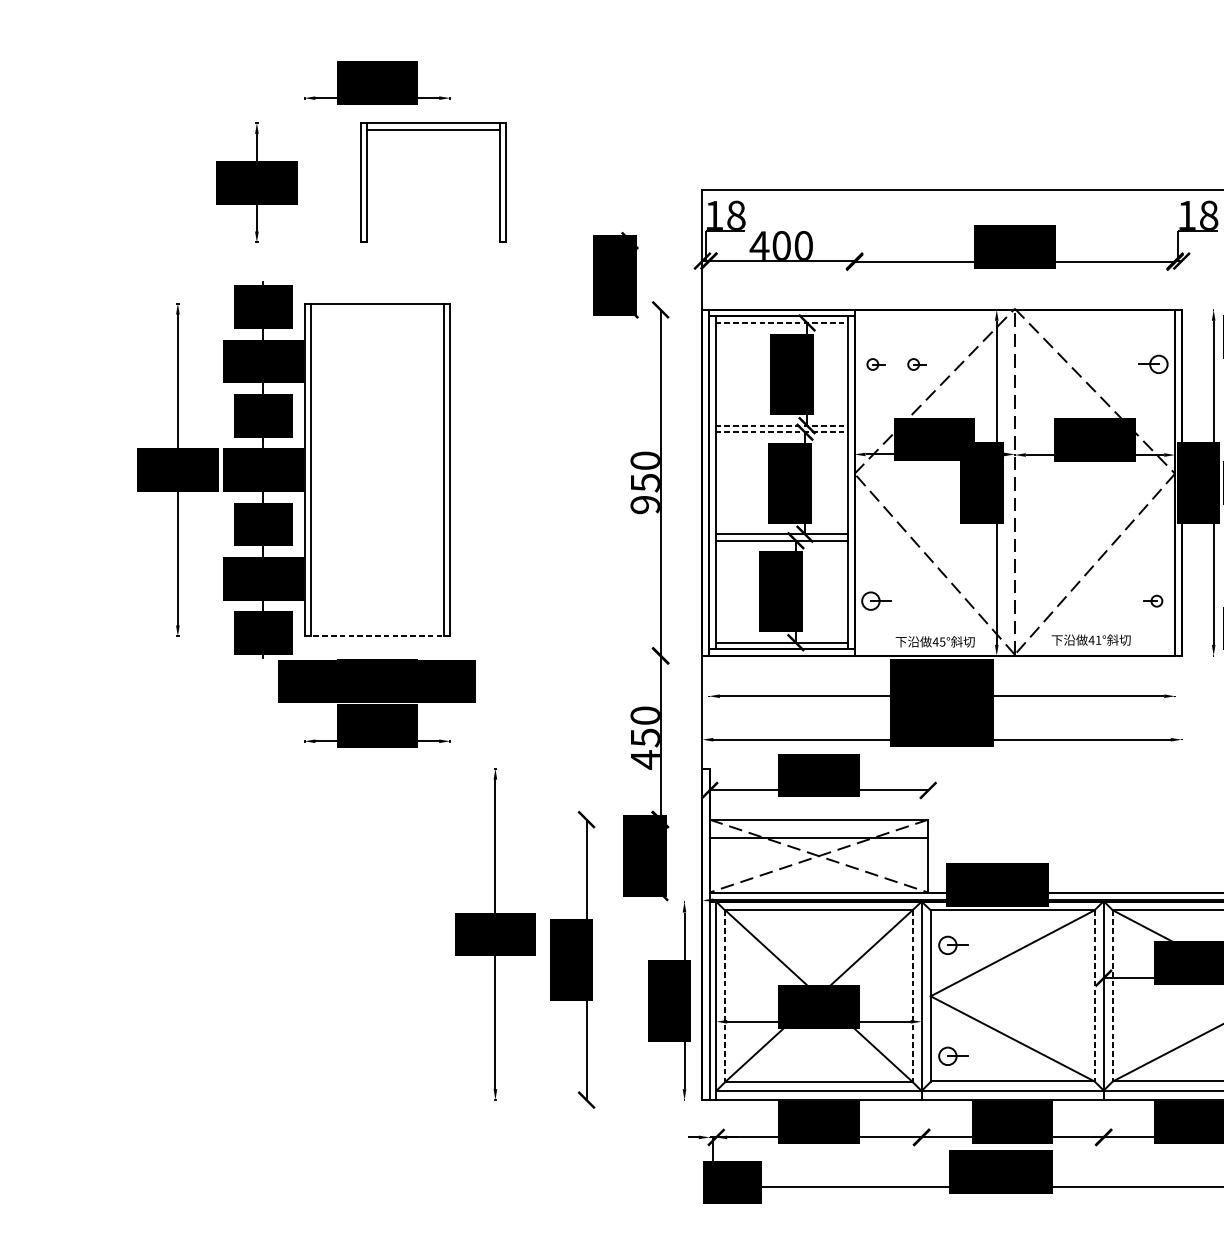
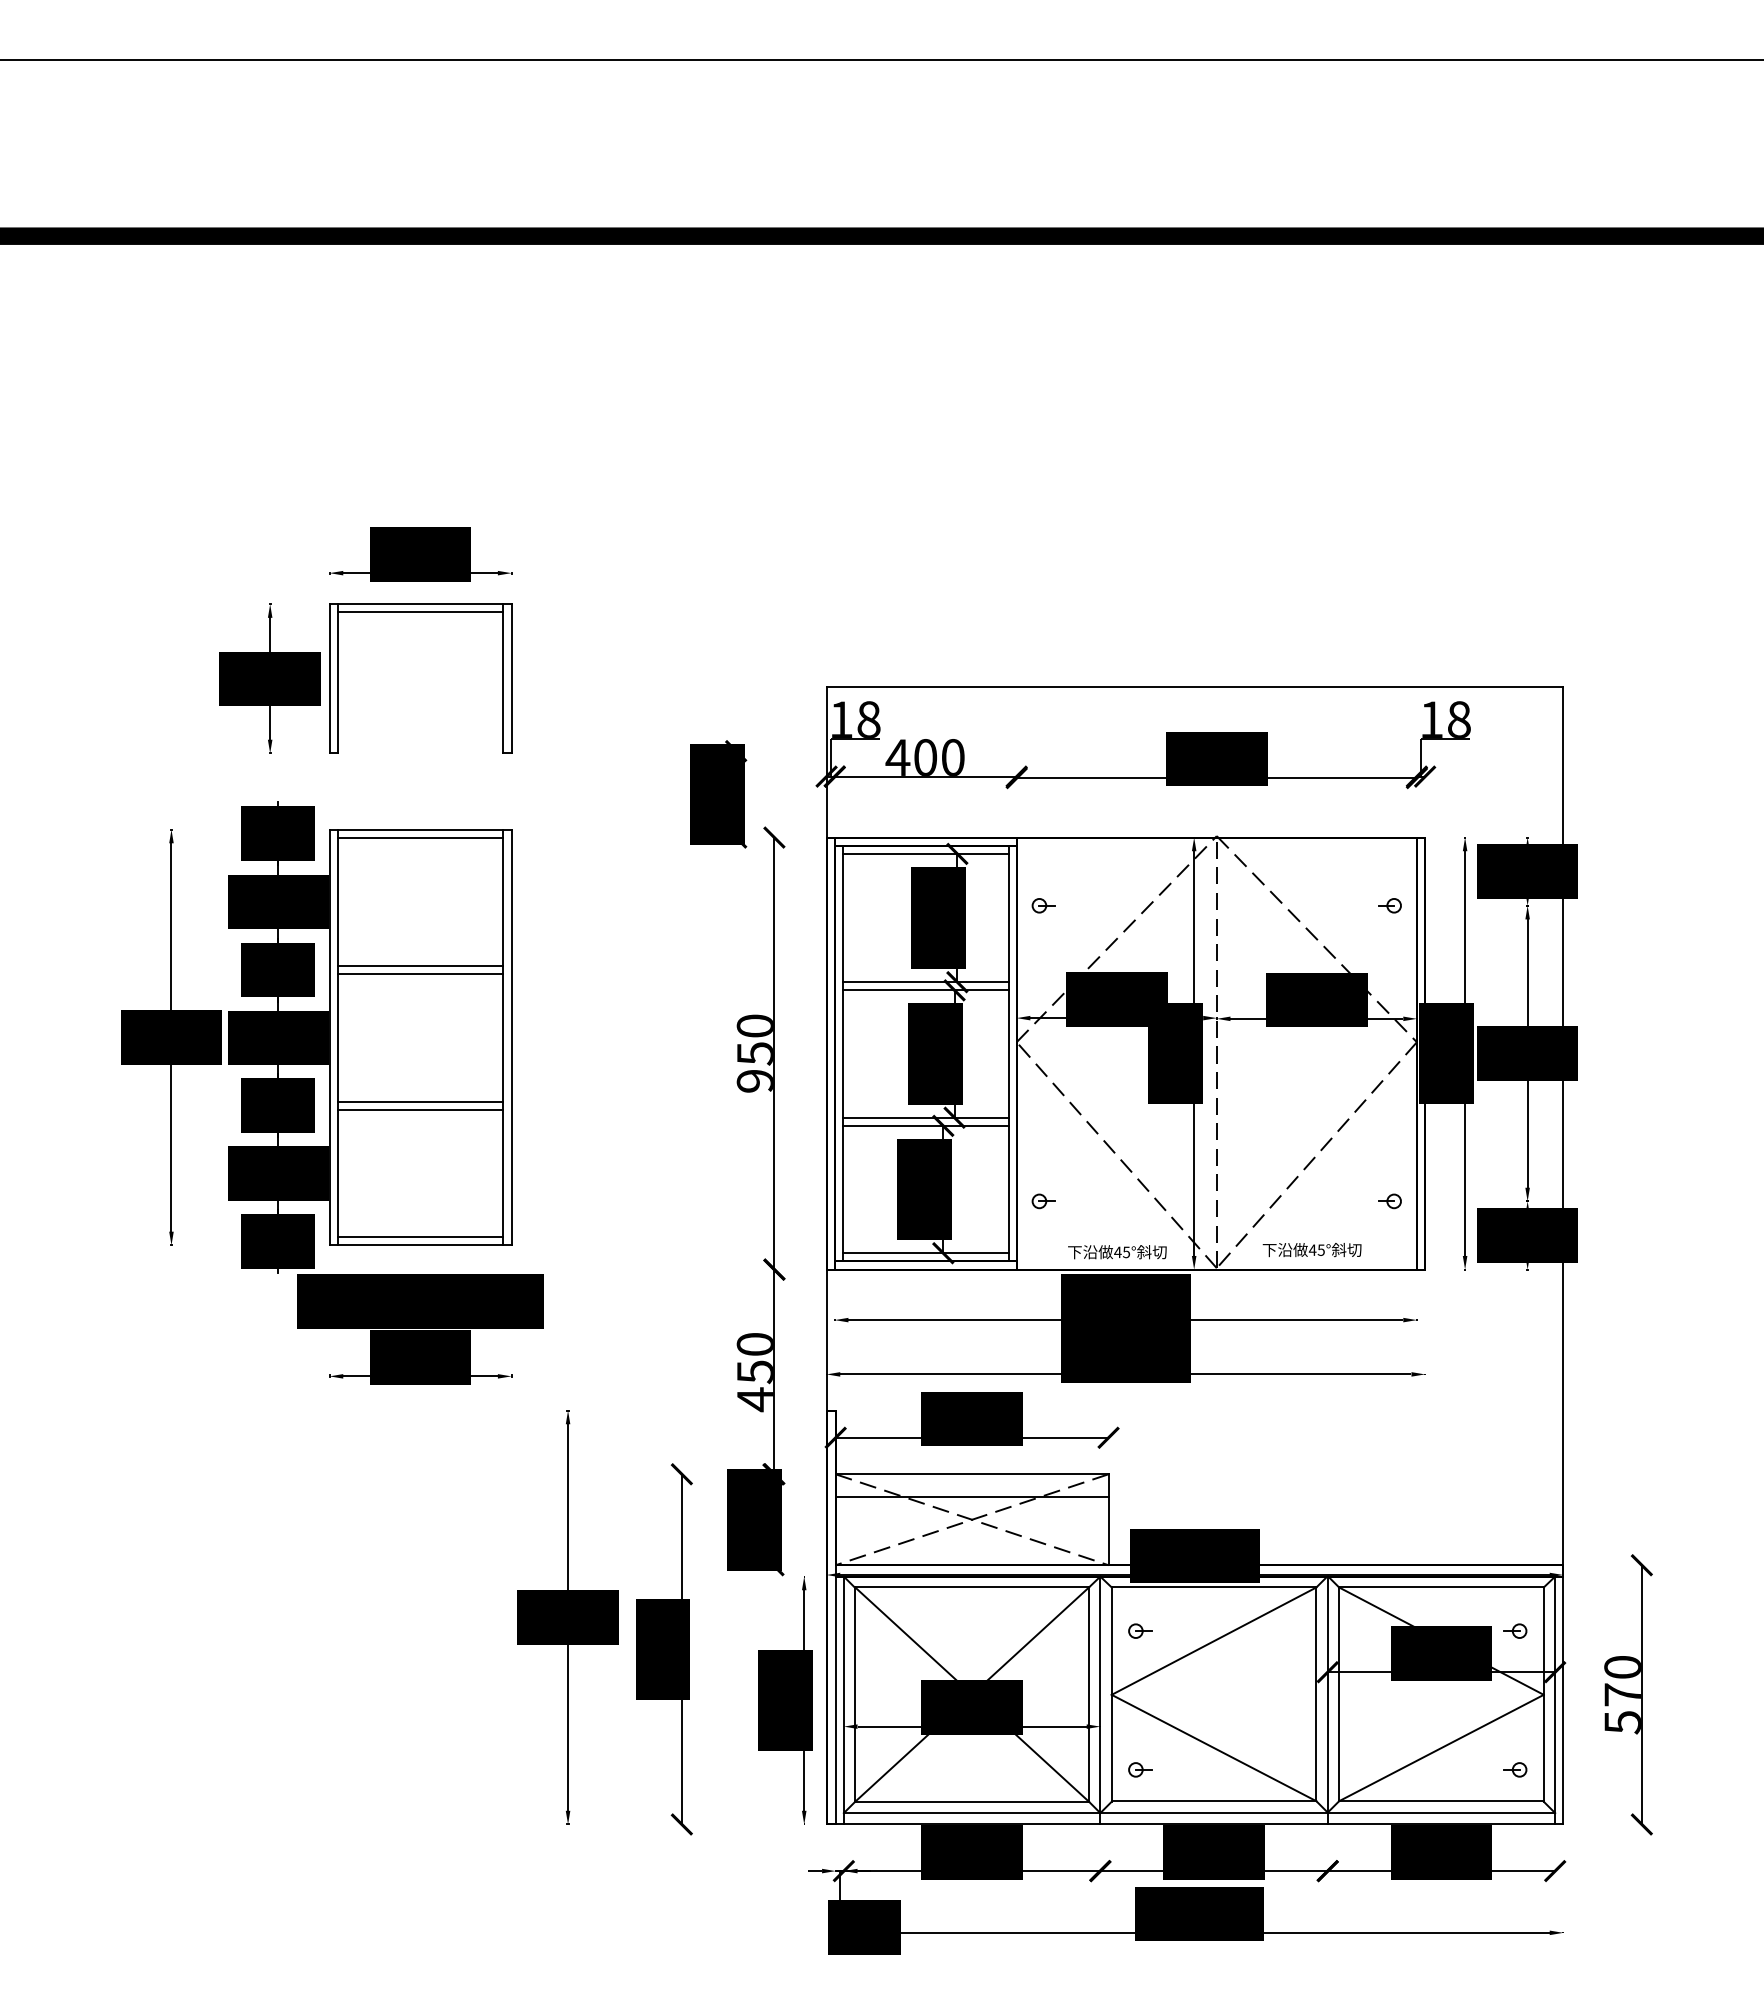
part: (433, 129) -> (420, 612), moved
line: (377, 309) -> (420, 837), added
line: (781, 322) -> (925, 853), dashed -> solid
part: (916, 364) -> (1094, 905), removed
part: (1153, 364) -> (1389, 905), size x0.62
line: (377, 413) -> (420, 966), added
line: (377, 419) -> (420, 974), added
line: (781, 425) -> (925, 982), dashed -> solid
line: (781, 432) -> (925, 990), dashed -> solid
line: (377, 521) -> (420, 1101), added
line: (377, 527) -> (420, 1109), added
part: (876, 601) -> (1043, 1201), size x0.62
line: (377, 630) -> (420, 1237), added
line: (377, 636) -> (420, 1245), dashed -> solid
text: (1097, 639) -> (1320, 1249), 41° -> 45°
part: (953, 944) -> (1140, 1630), size x0.62
line: (725, 996) -> (855, 1695), dashed -> solid
line: (912, 996) -> (1088, 1695), dashed -> solid
line: (1094, 996) -> (1316, 1694), dashed -> solid
line: (1113, 996) -> (1339, 1694), dashed -> solid
part: (953, 1056) -> (1140, 1769), size x0.62

